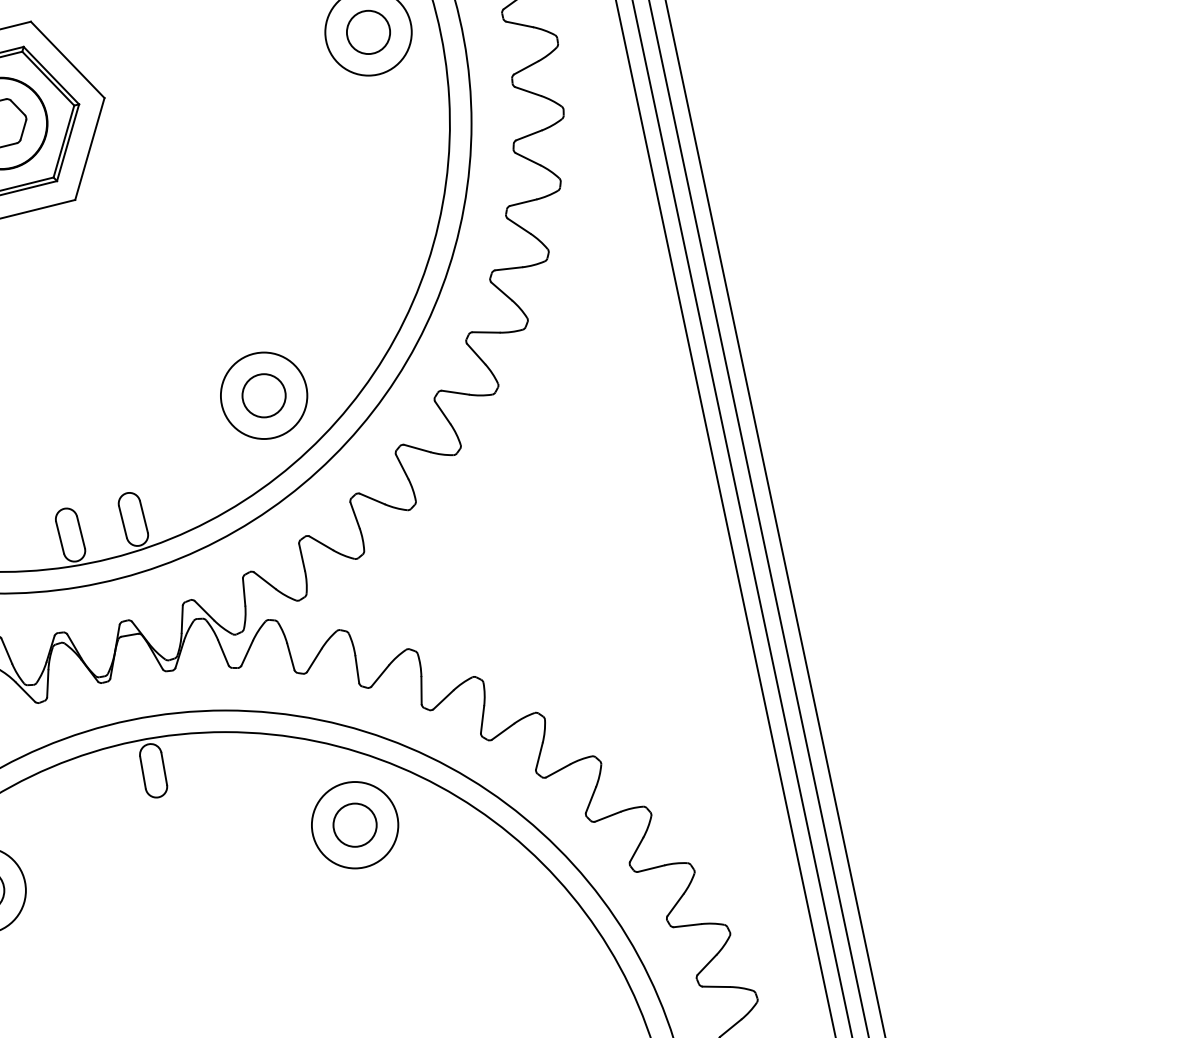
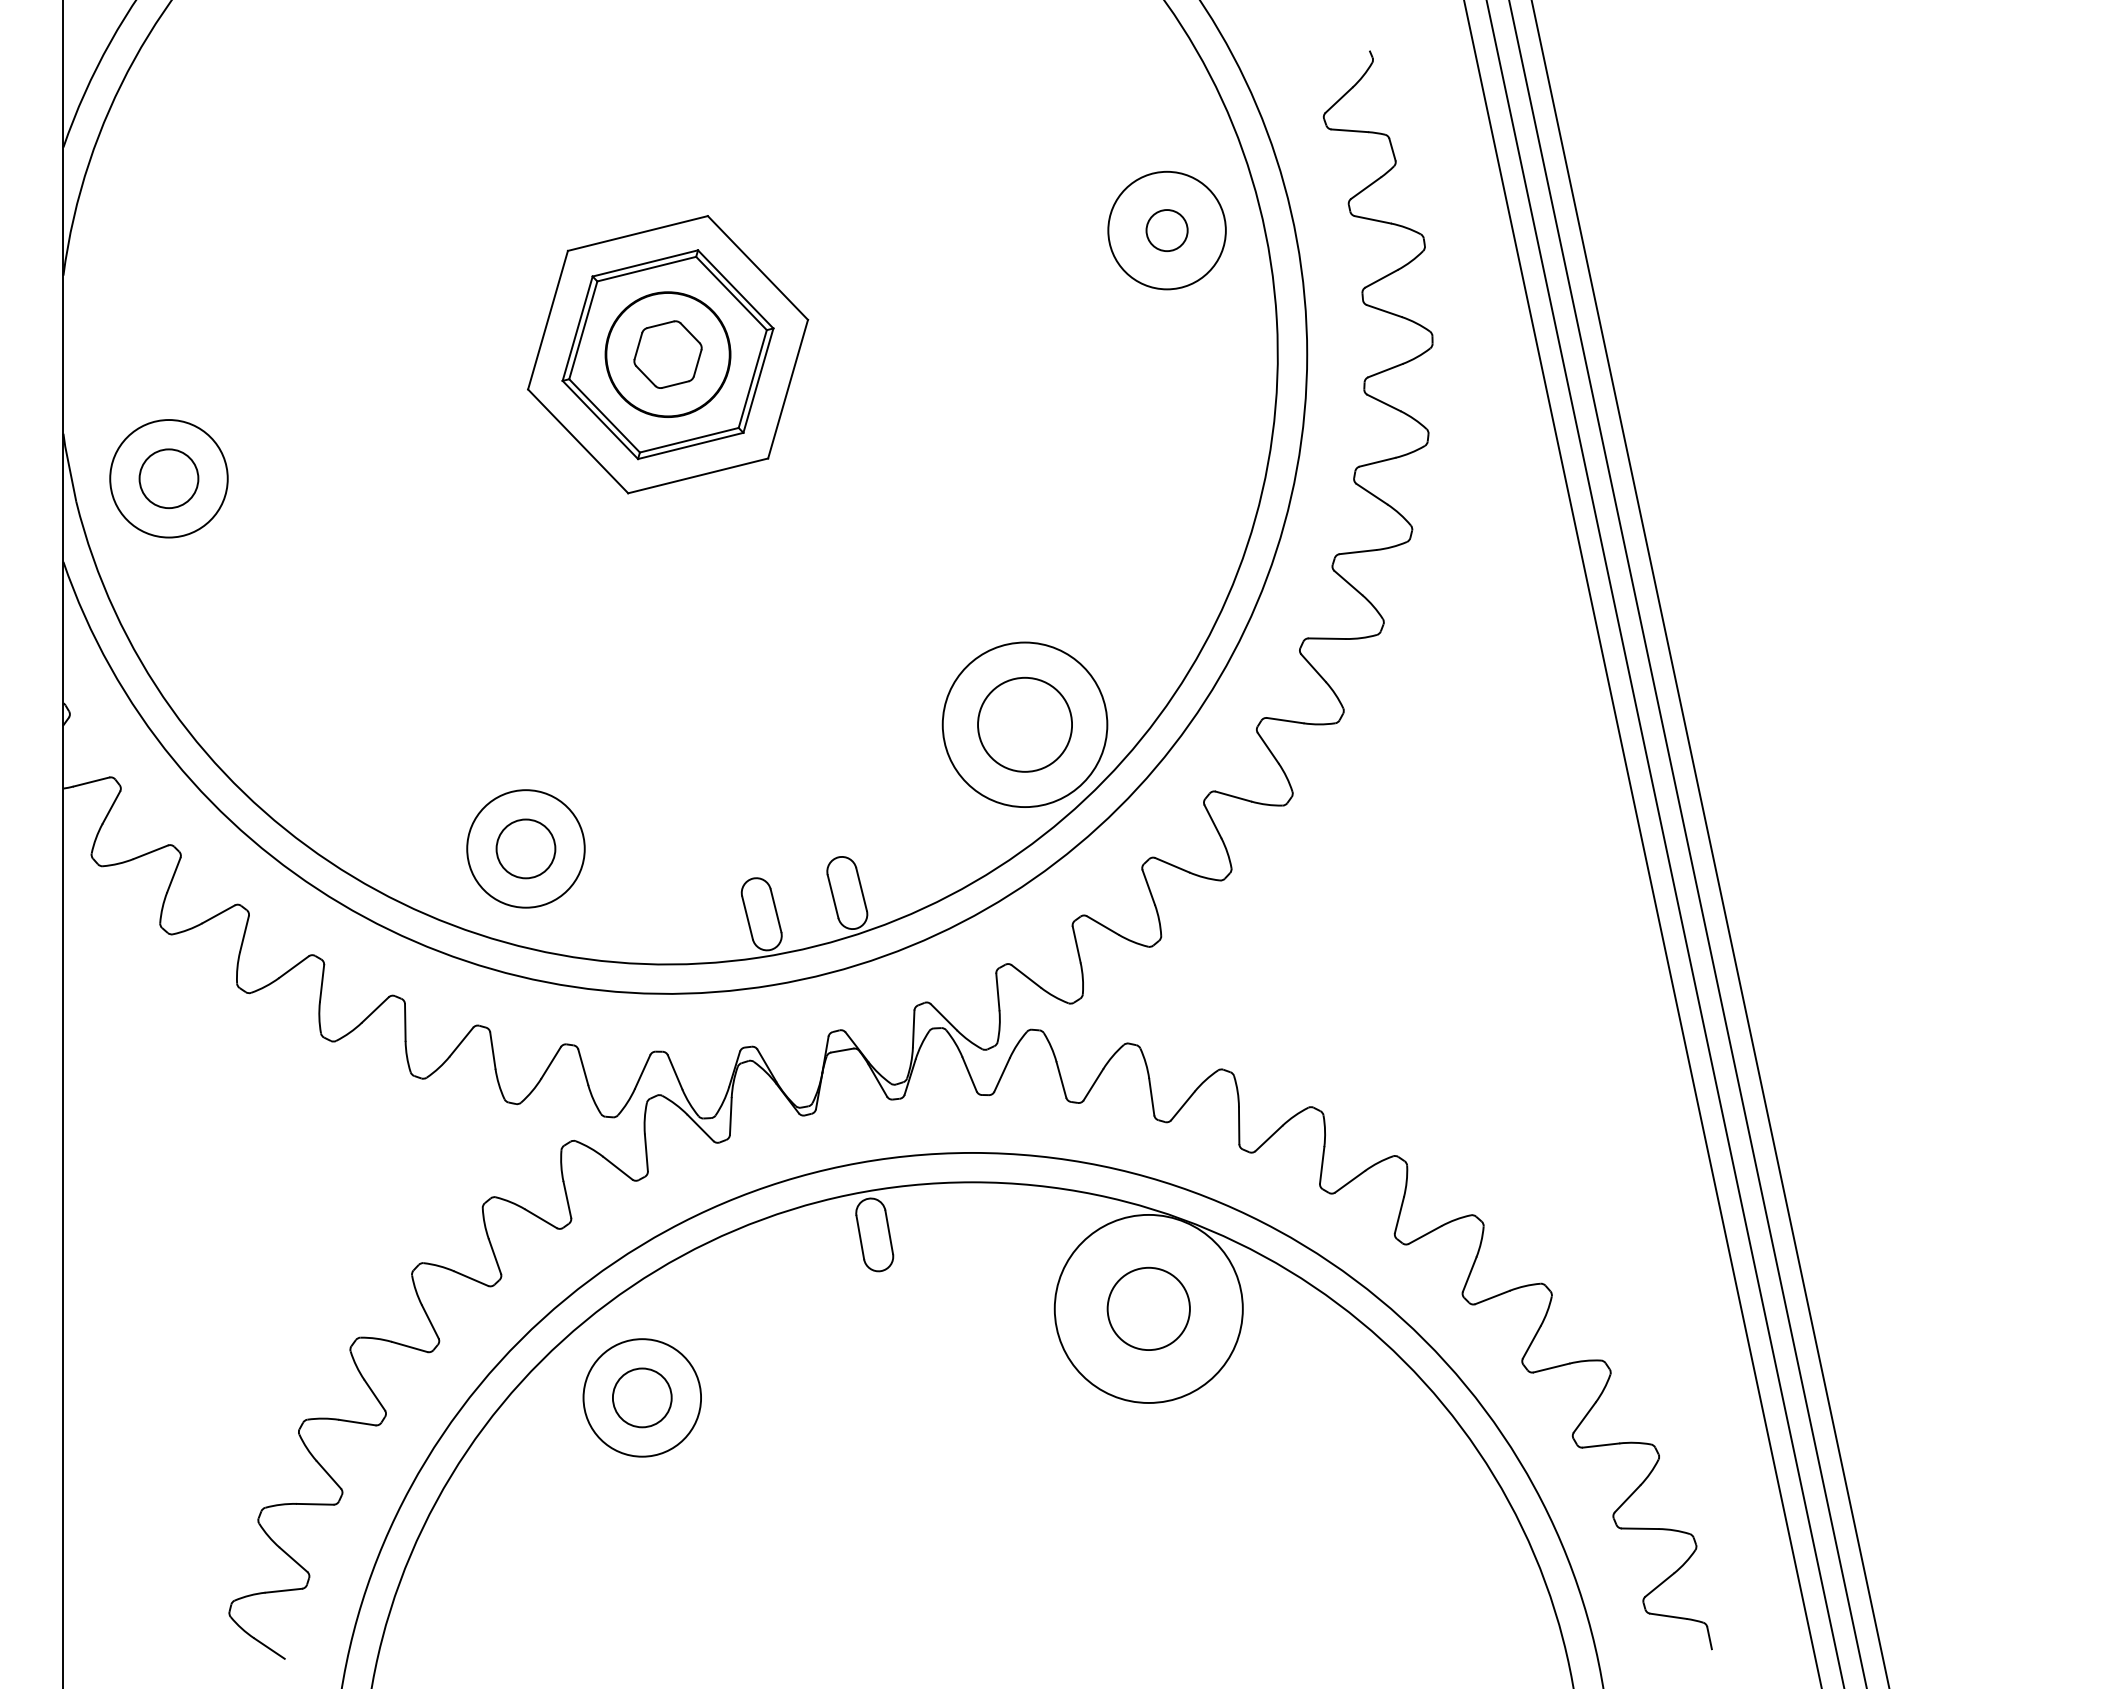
circle: (368, 32) -> (1166, 230), size x0.7
circle: (263, 395) -> (1024, 724), size x1.4
circle: (263, 395) -> (1024, 724), size x1.6
circle: (354, 824) -> (1148, 1308), size x1.4
circle: (354, 824) -> (1148, 1308), size x1.6

